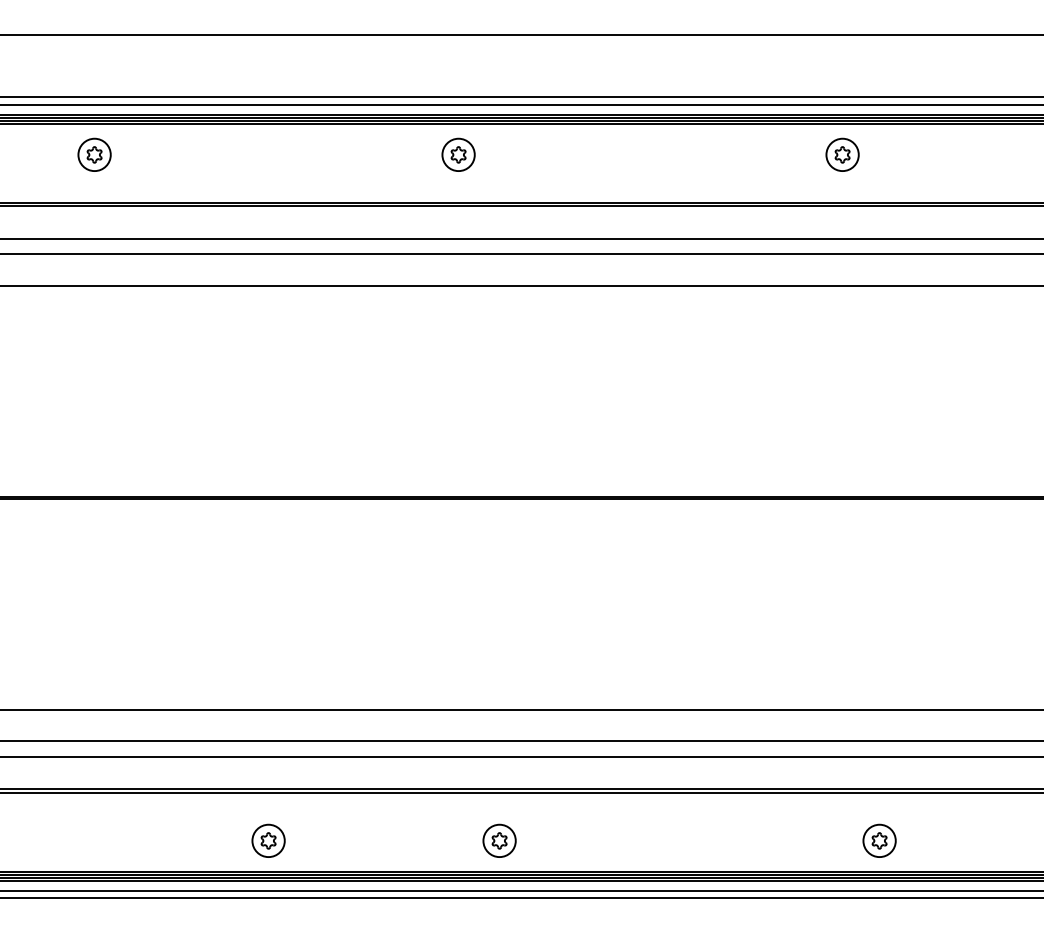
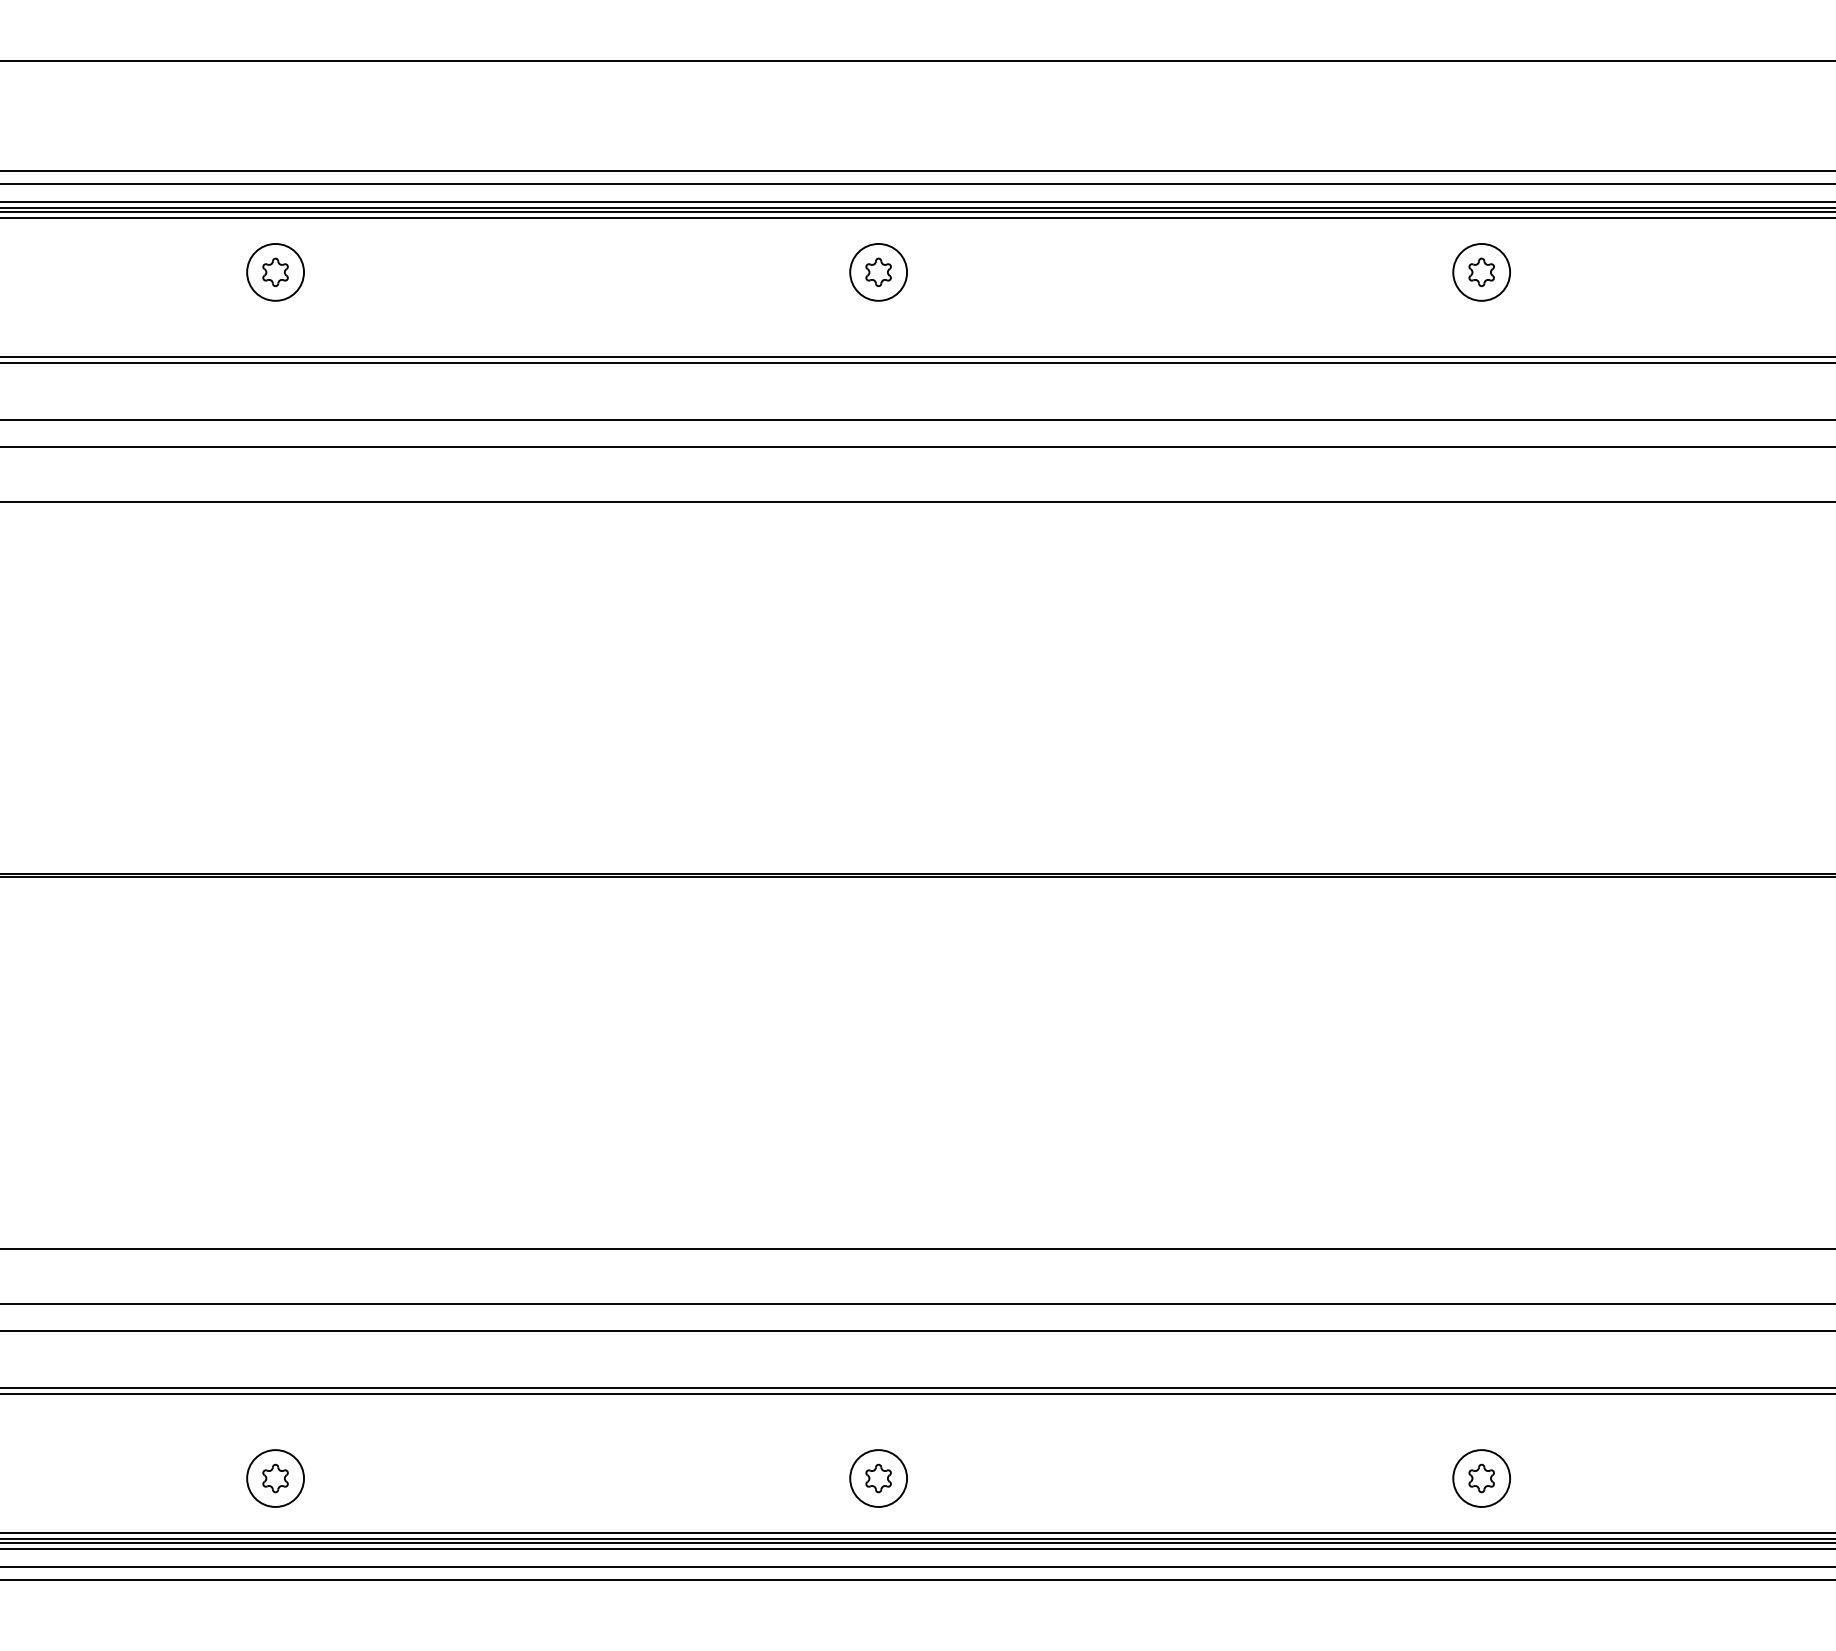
part: (94, 154) -> (275, 271), moved
part: (458, 154) -> (878, 271), moved
part: (268, 840) -> (275, 1477), moved
part: (879, 840) -> (1481, 1477), moved

